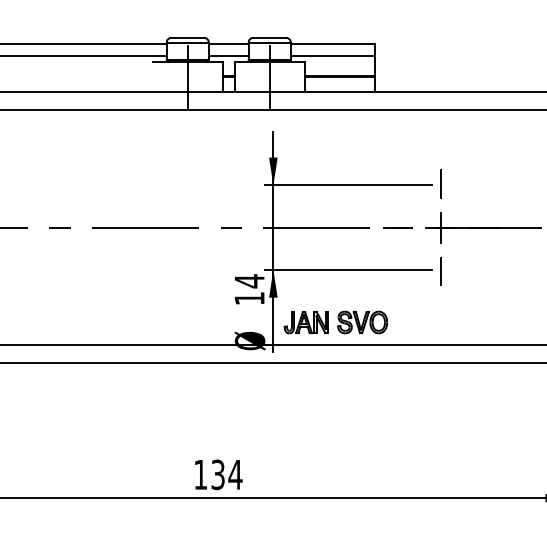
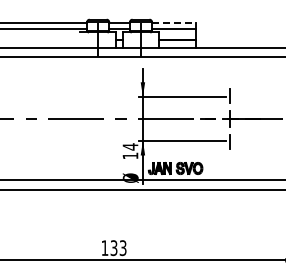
line: (331, 43) -> (173, 22), solid -> dashed
text: (234, 475) -> (122, 248), 134 -> 133

